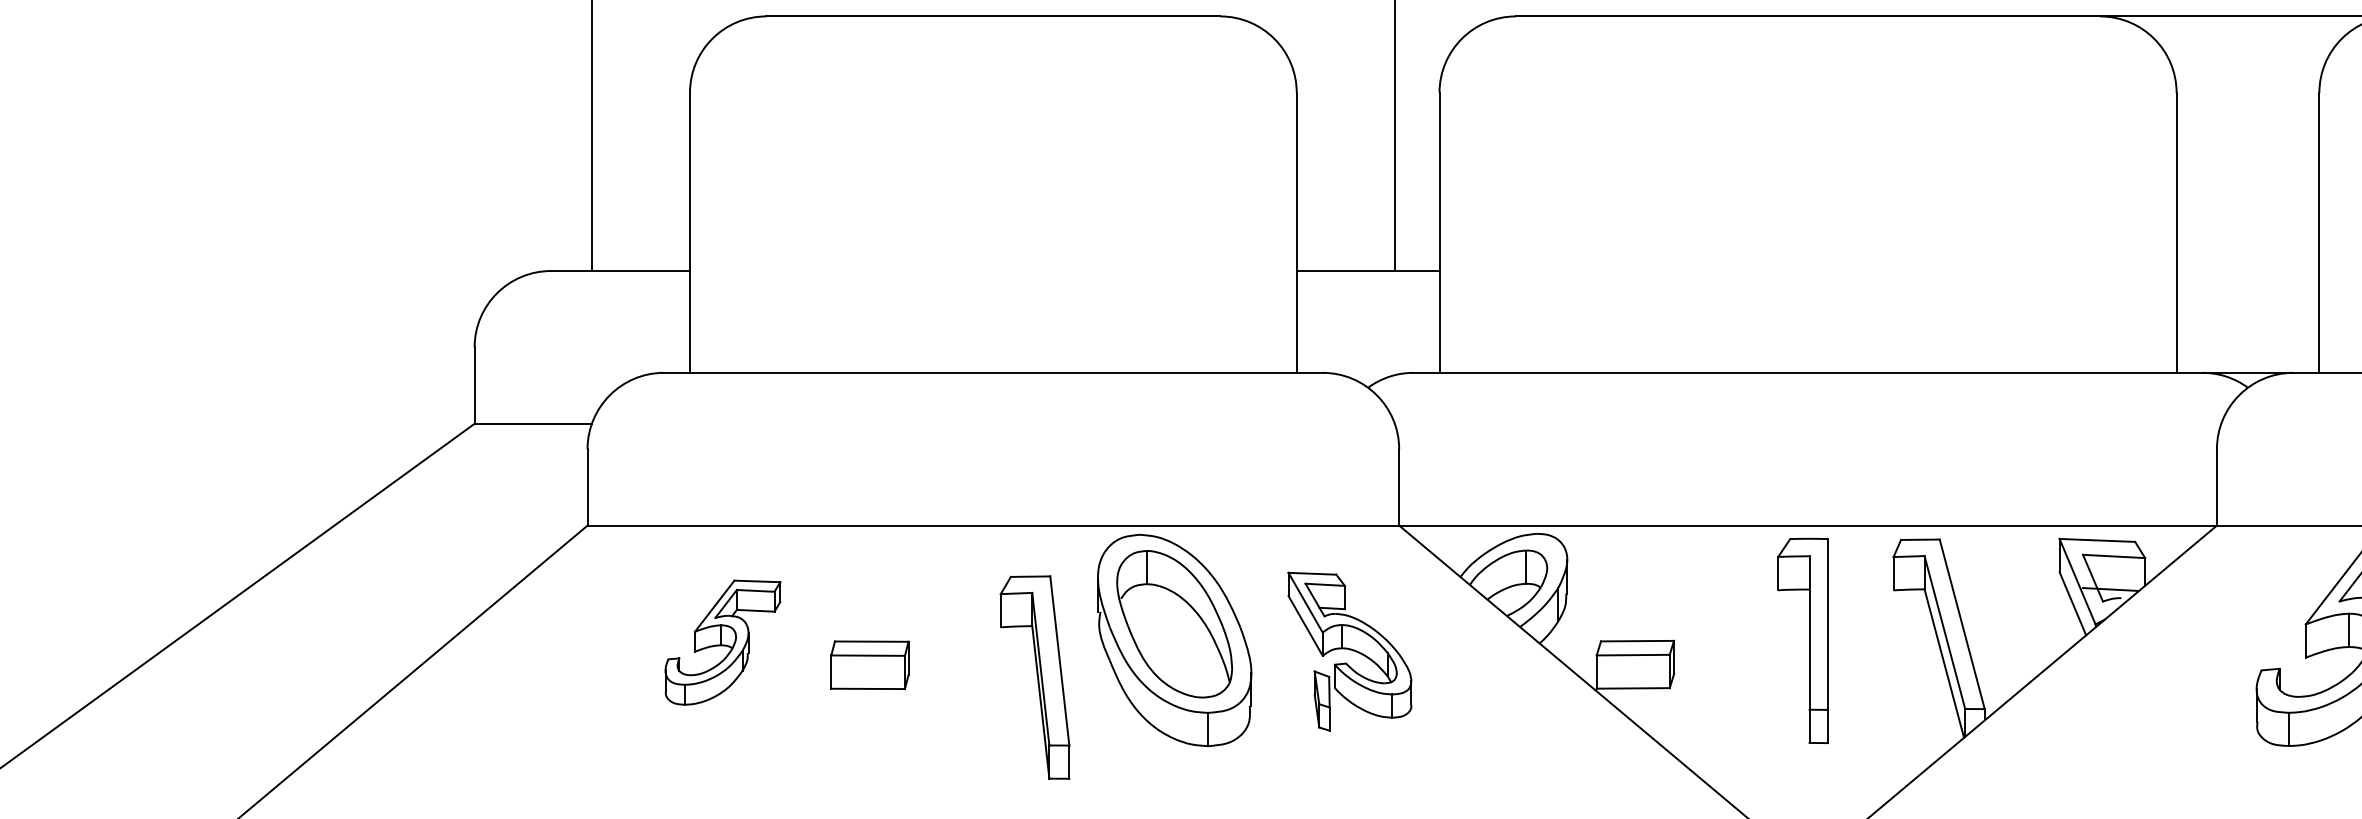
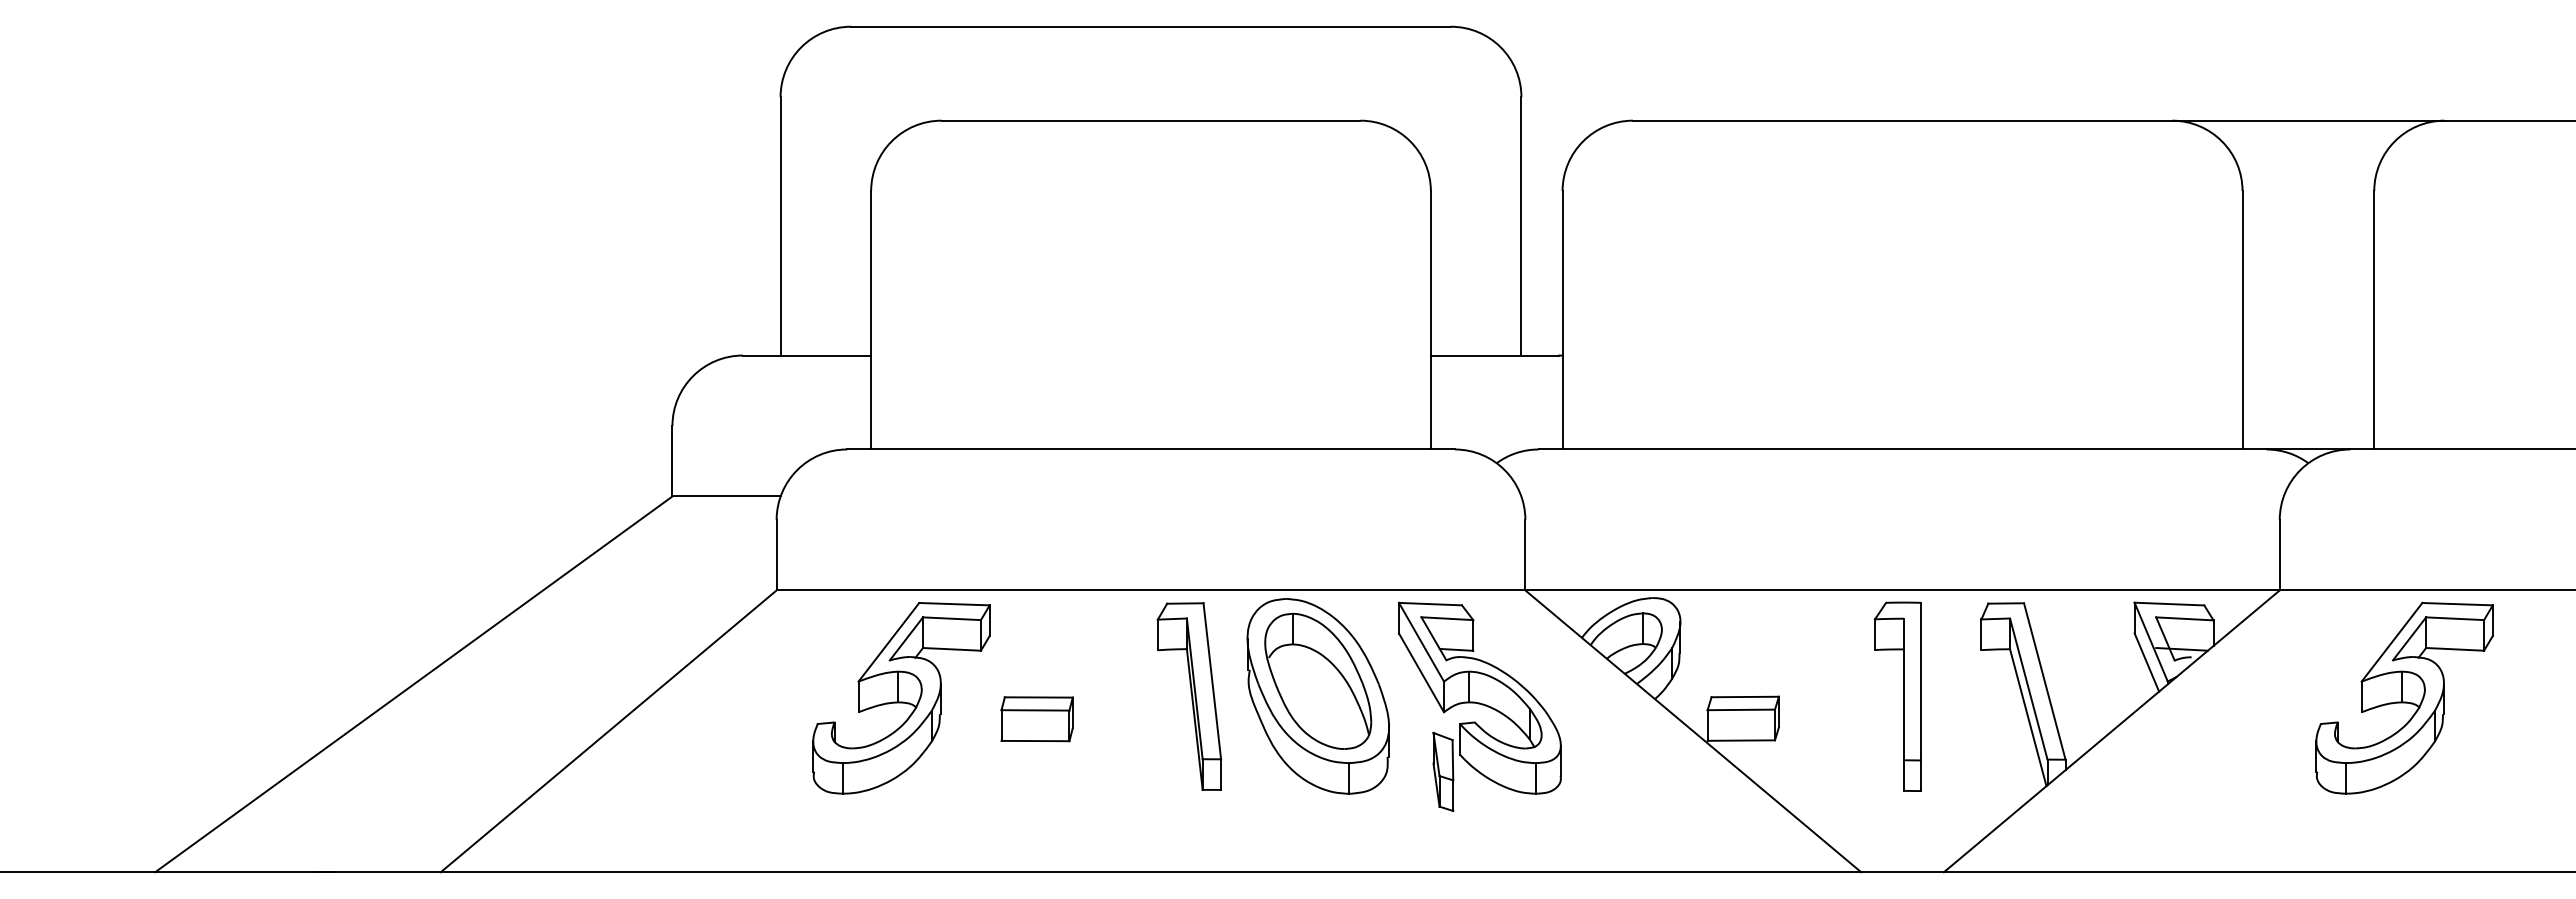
part: (722, 642) -> (901, 698), size x1.67
part: (1349, 651) -> (1479, 706), size x1.43
part: (1035, 677) -> (1189, 696), moved

